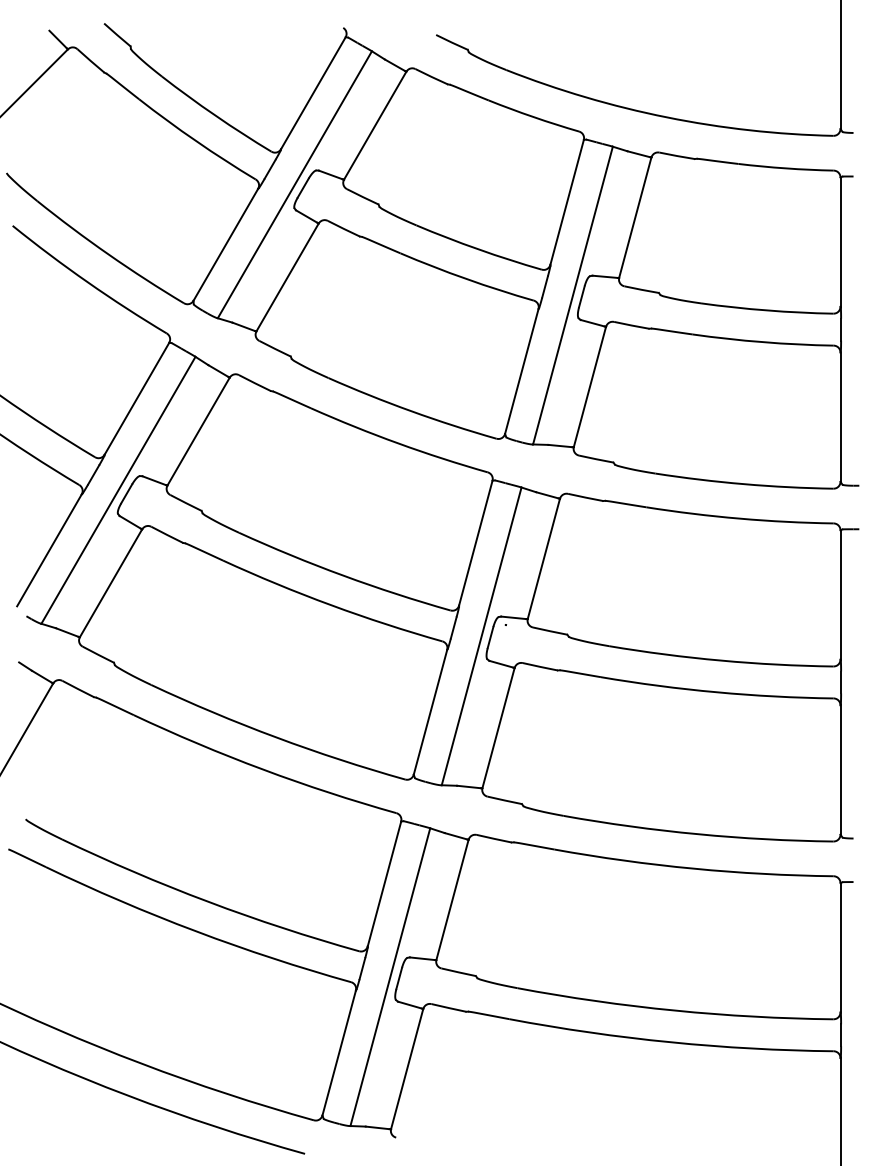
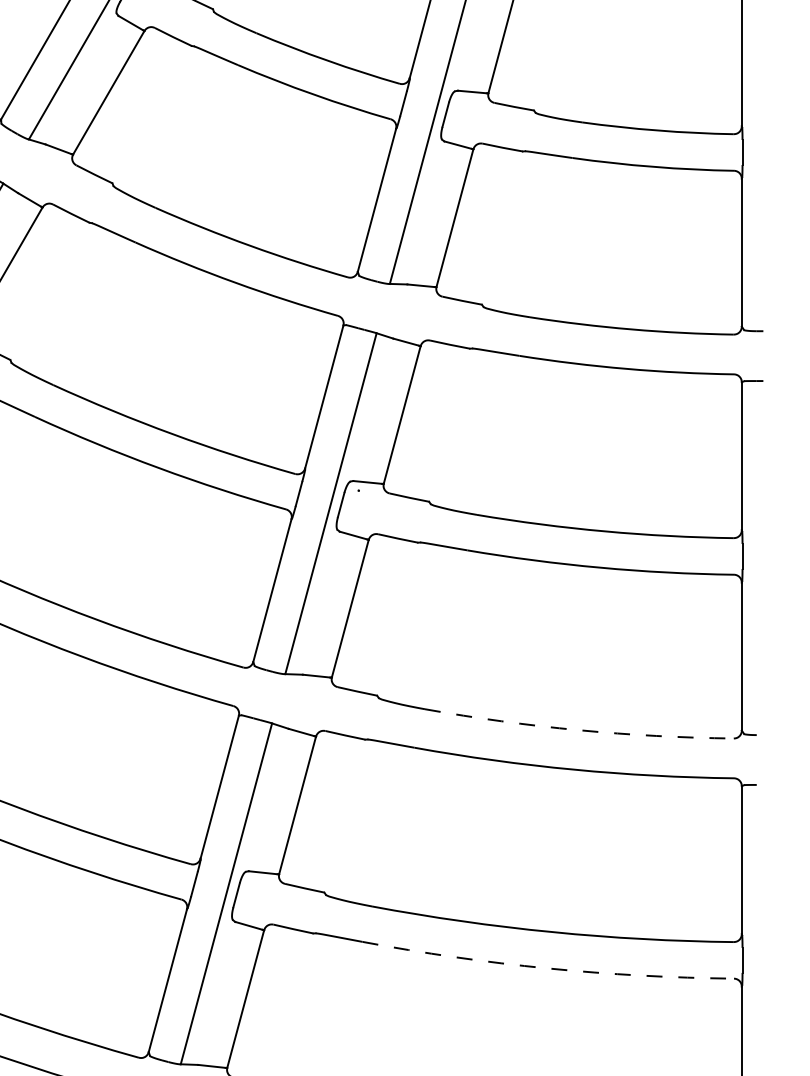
arc: (698, 834) -> (579, 730), solid -> dashed
arc: (670, 1042) -> (547, 968), solid -> dashed

